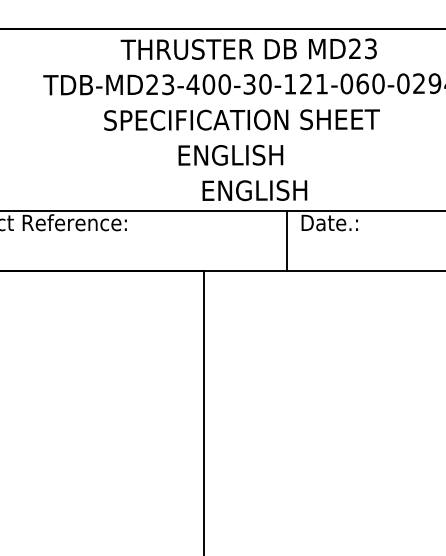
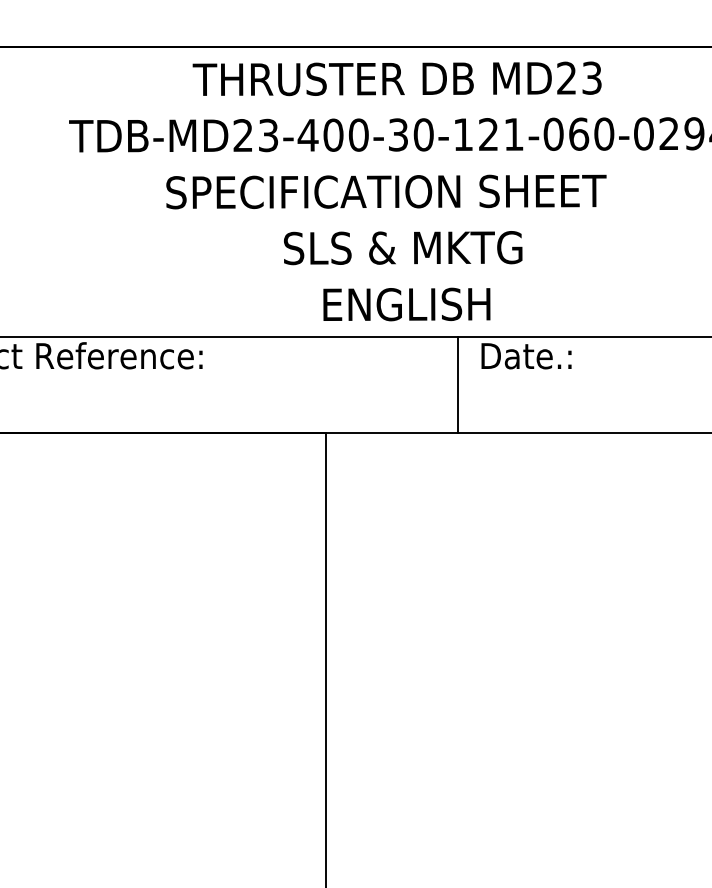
text: (252, 154) -> (403, 246), ENGLISH -> SLS & MKTG

